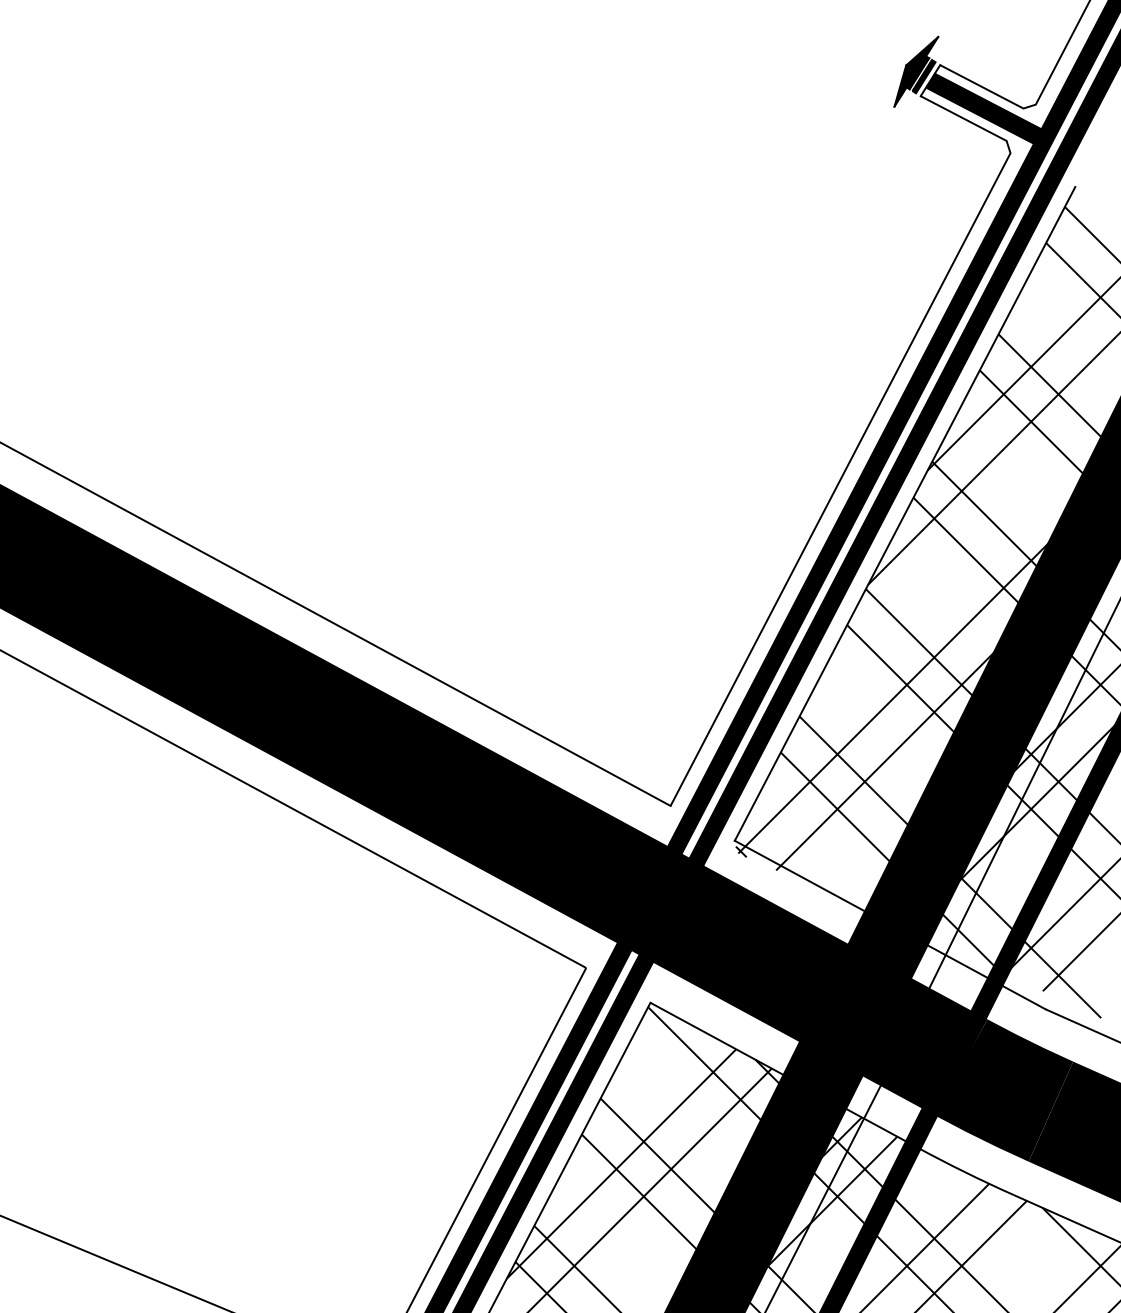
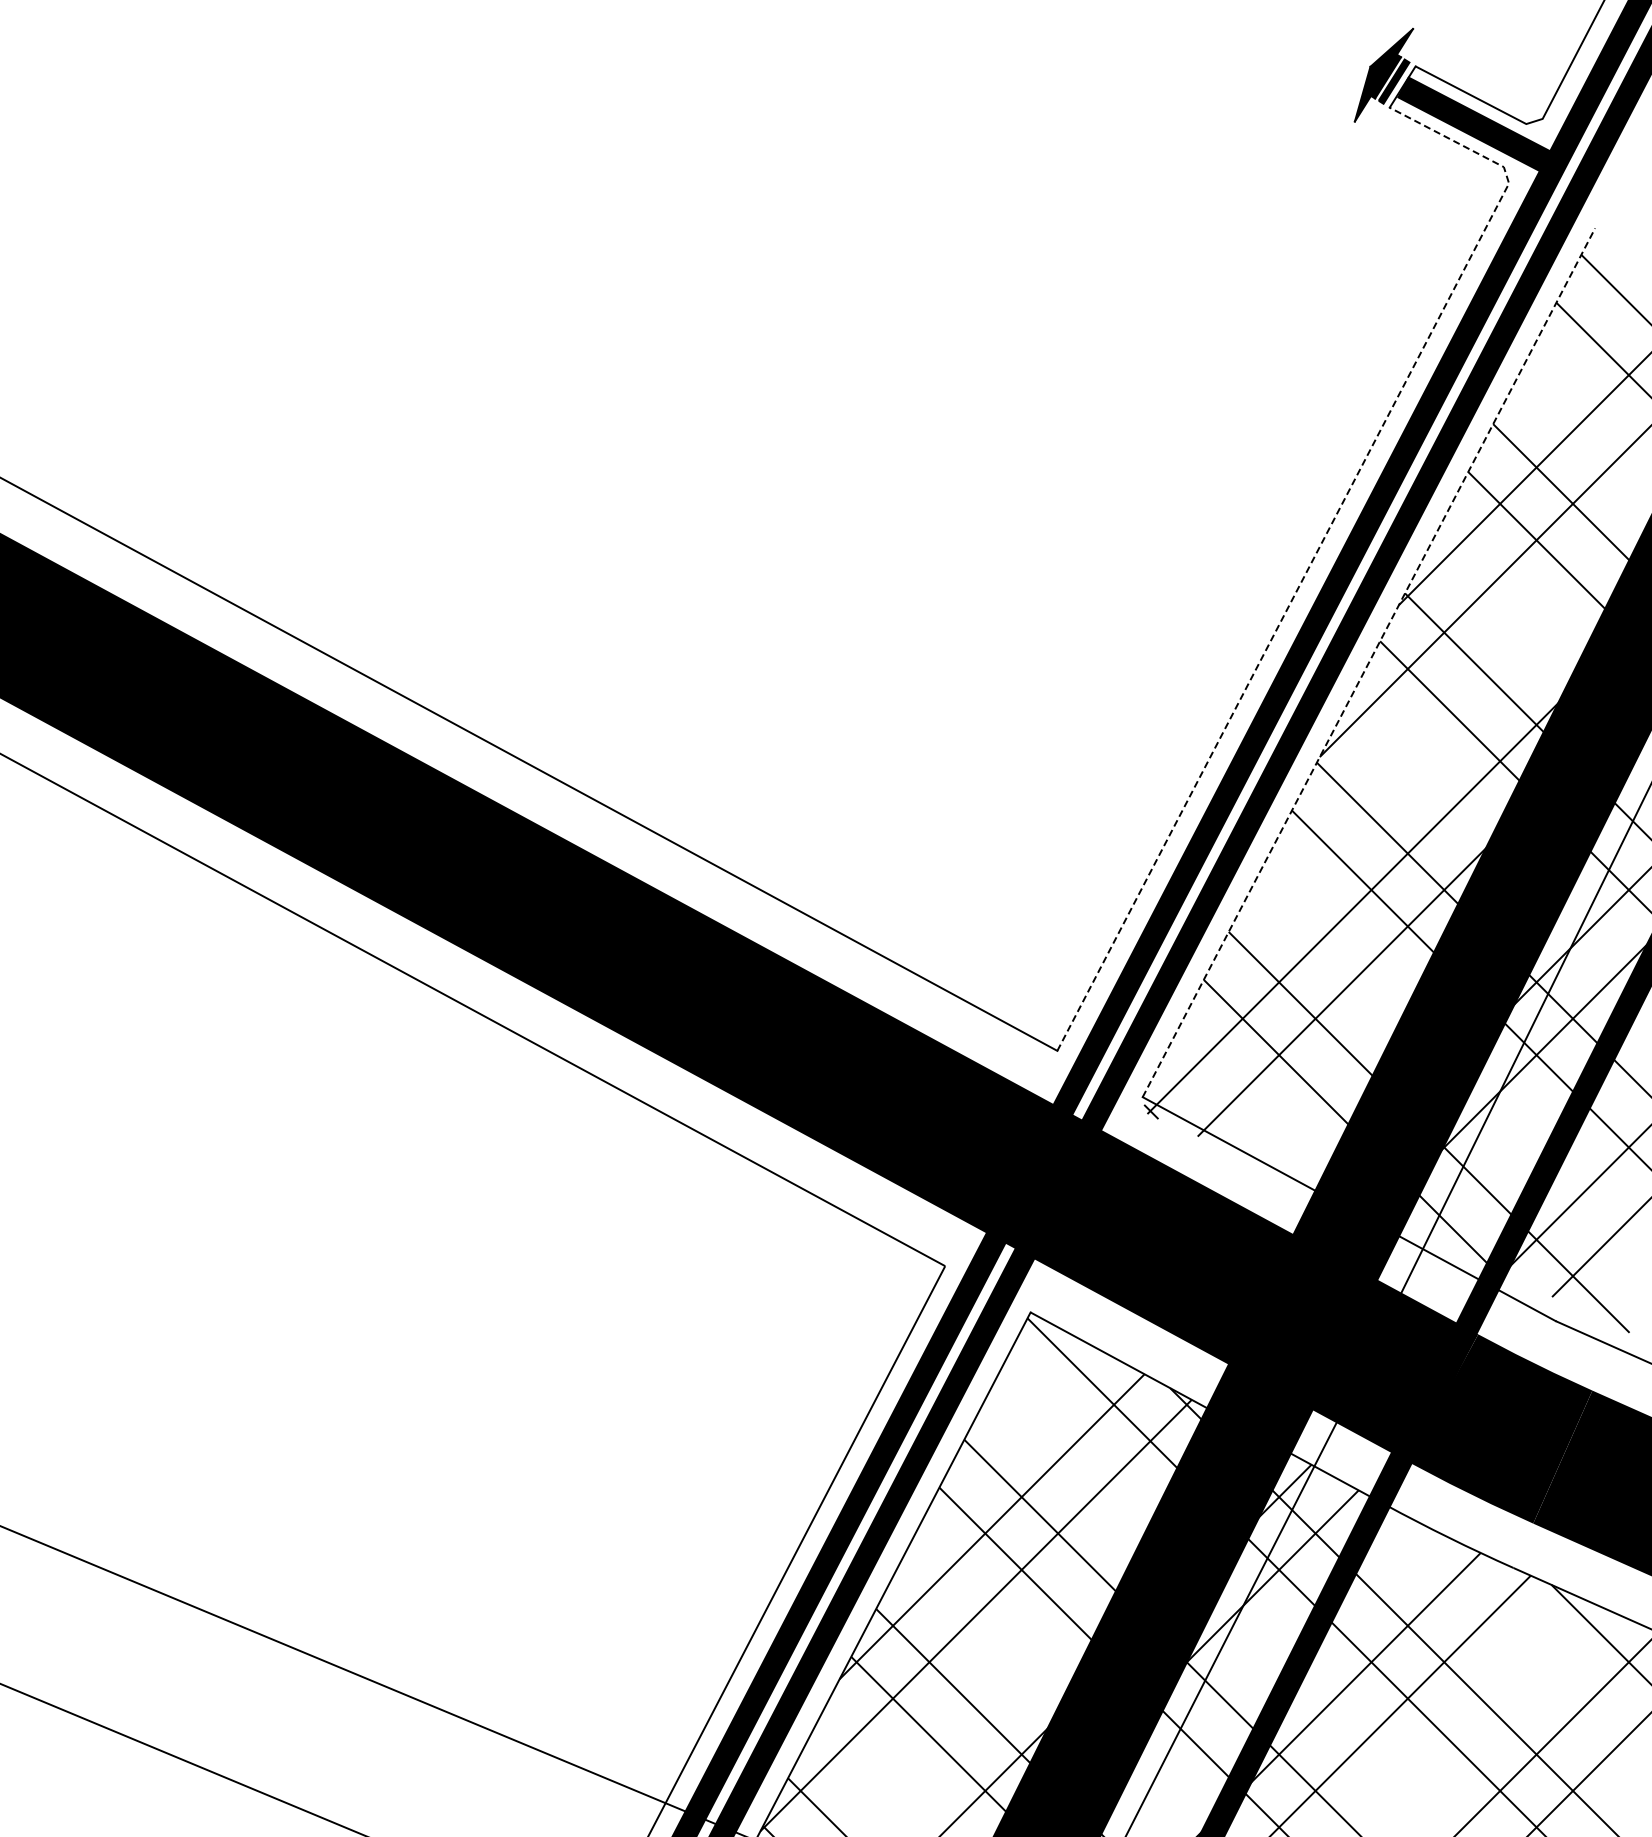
line: (866, 429) -> (1317, 550), solid -> dashed
line: (904, 513) -> (1368, 662), solid -> dashed

